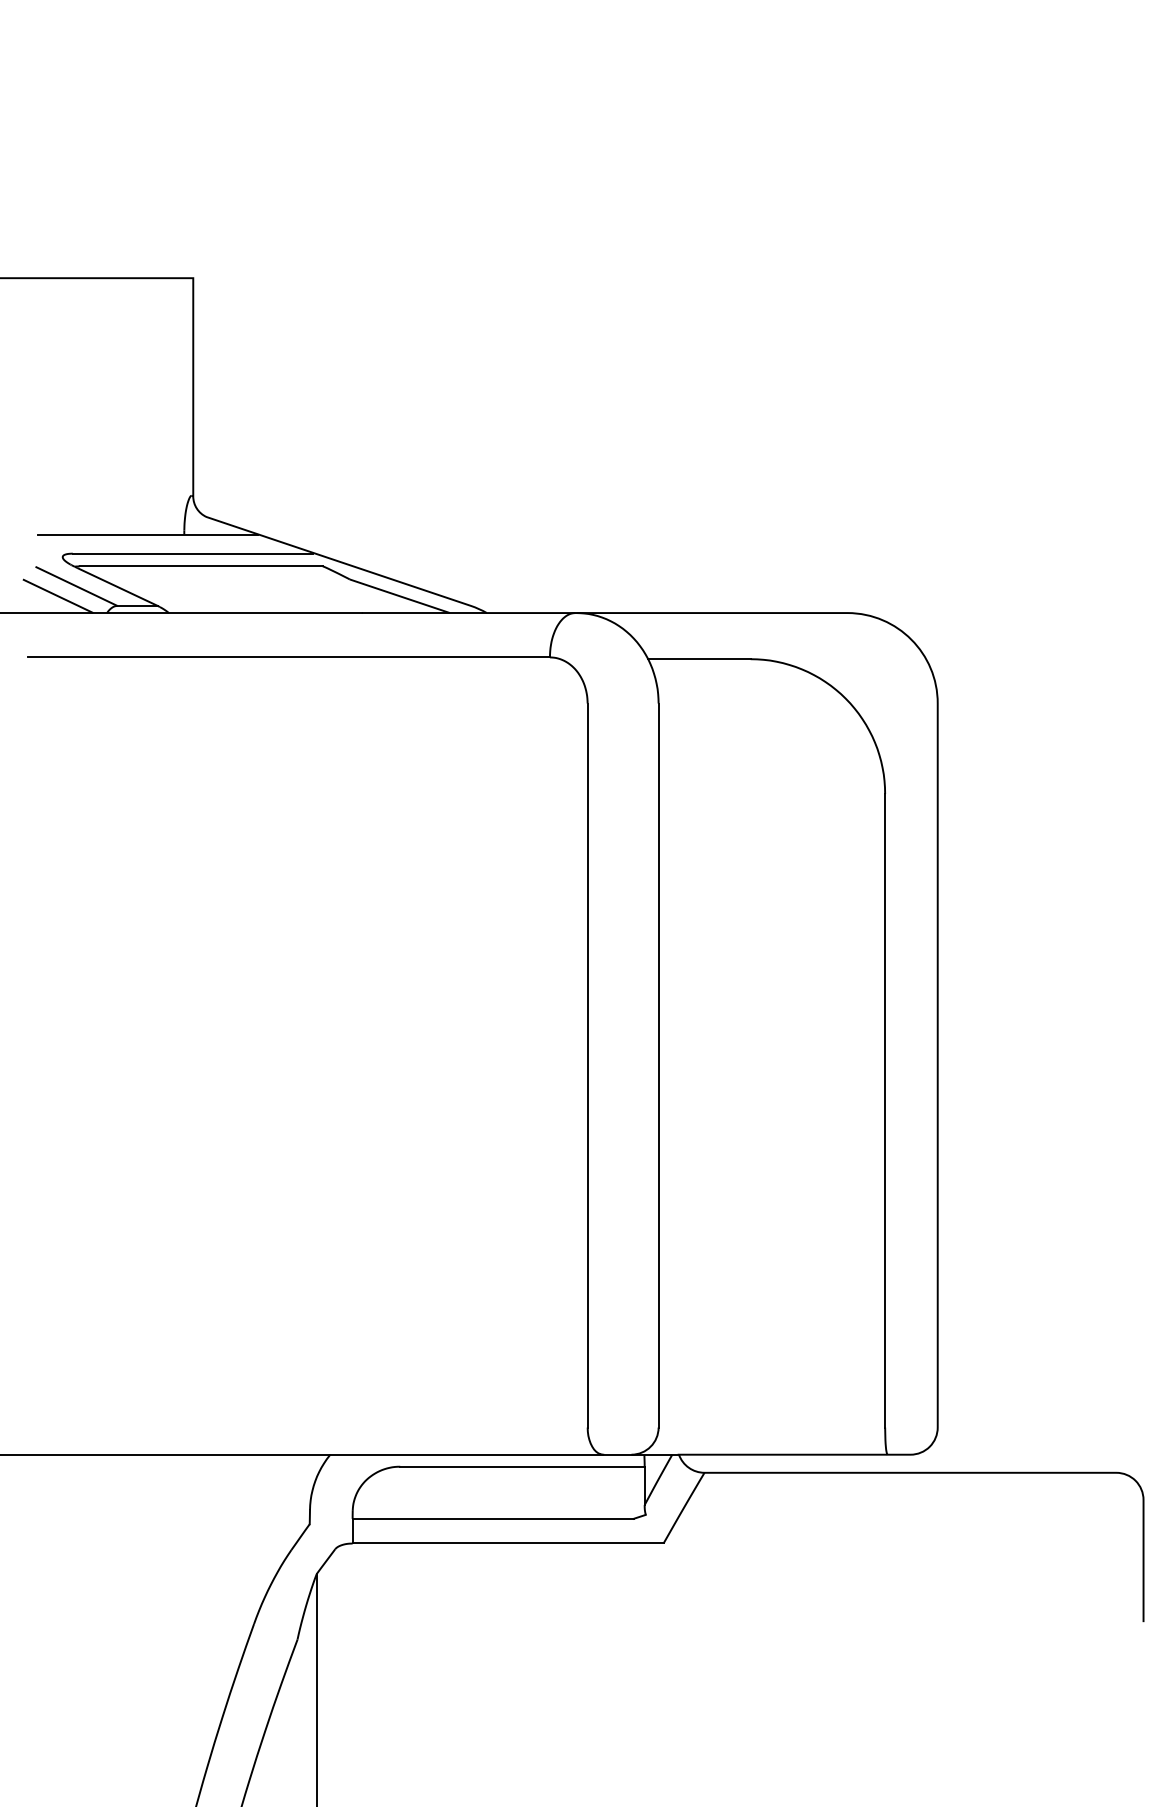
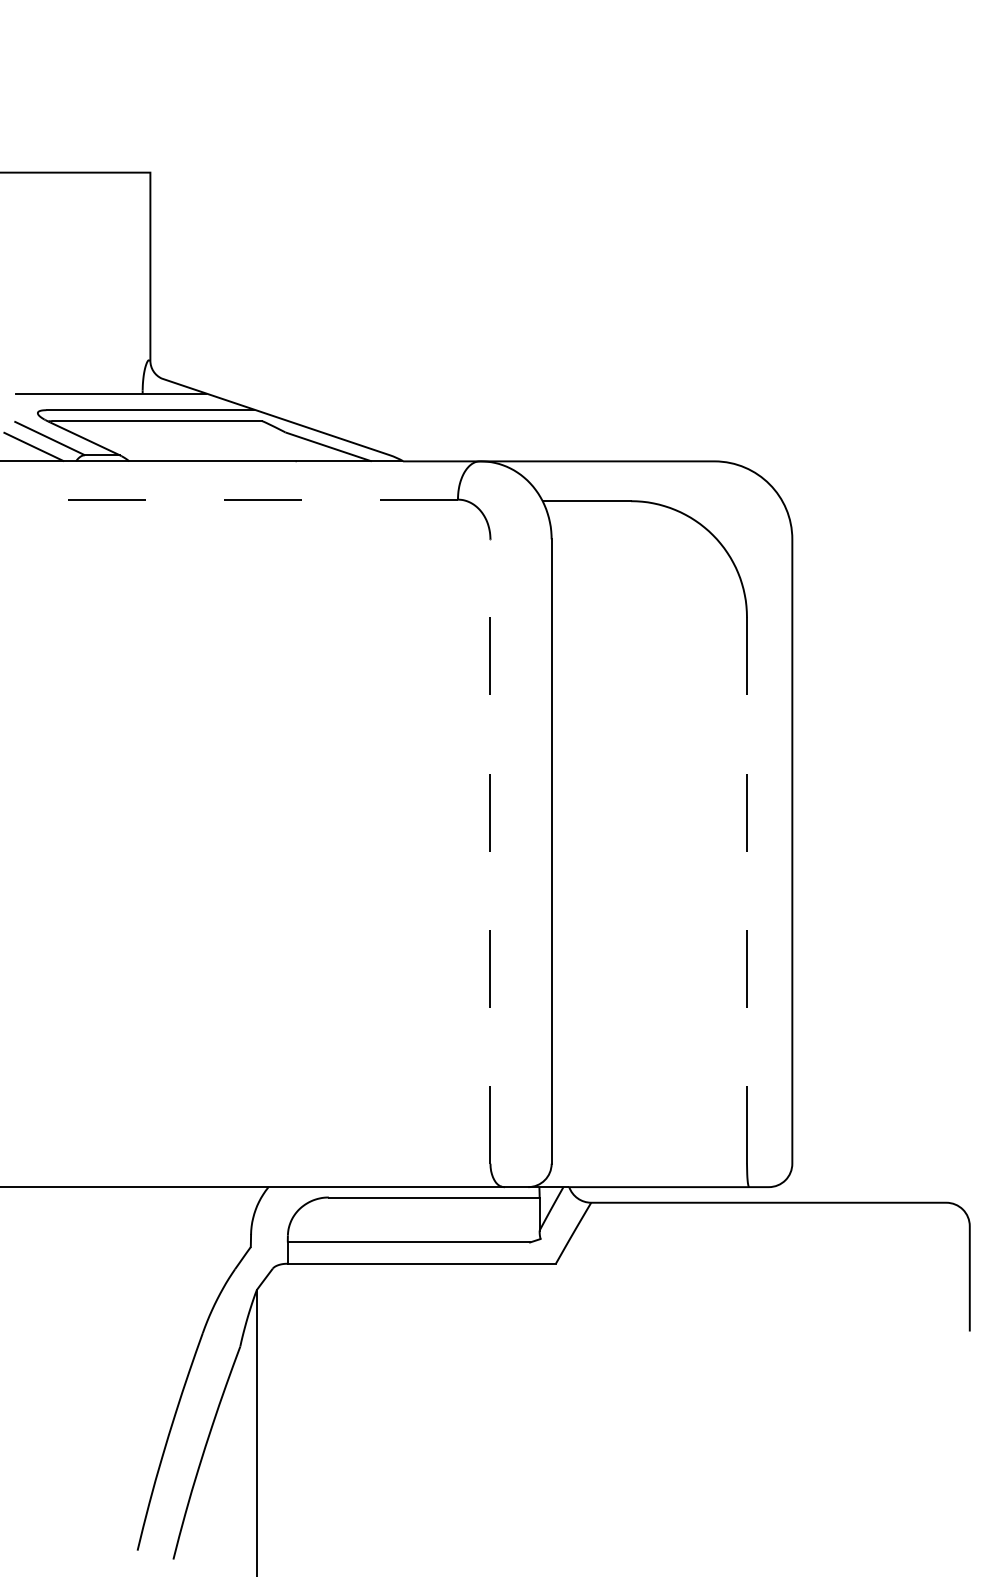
line: (289, 657) -> (233, 499), solid -> dashed
line: (587, 1065) -> (490, 851), solid -> dashed
line: (885, 1110) -> (747, 890), solid -> dashed

